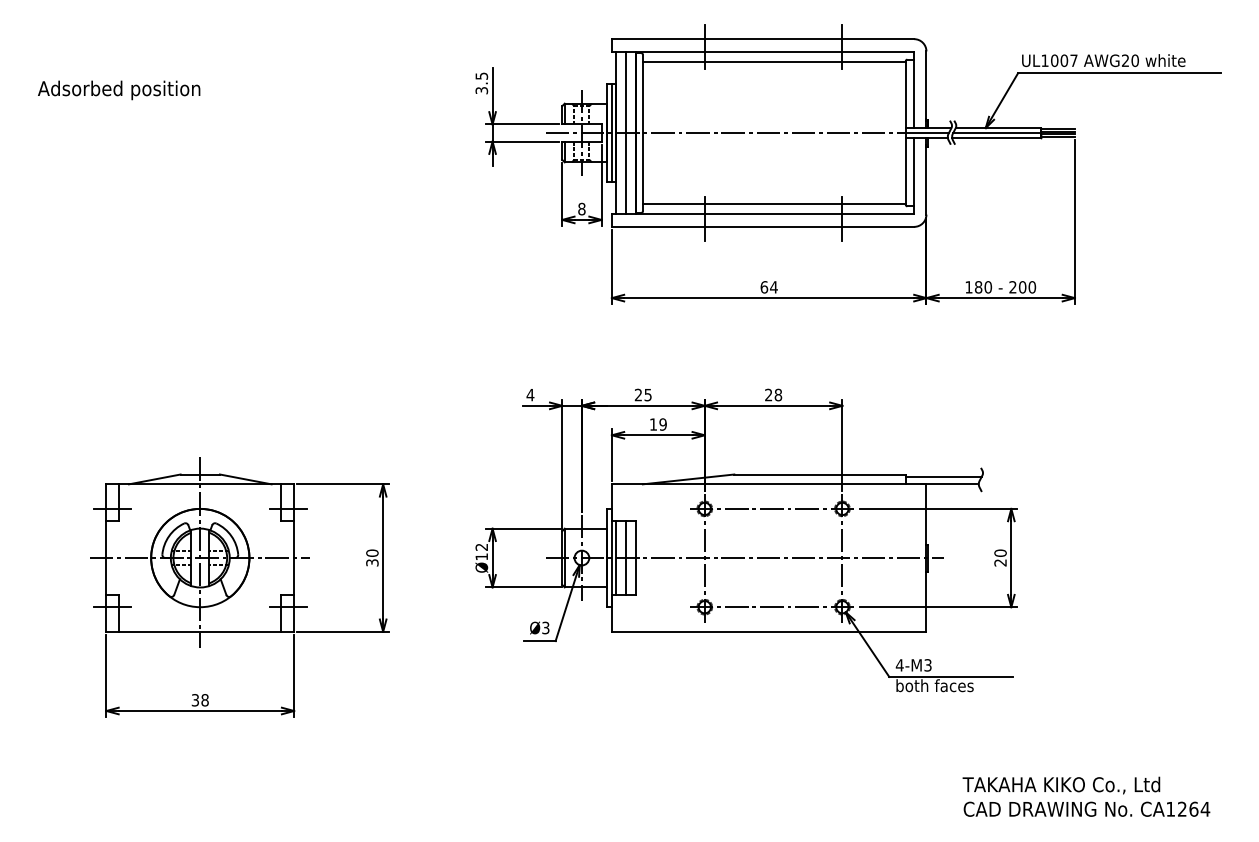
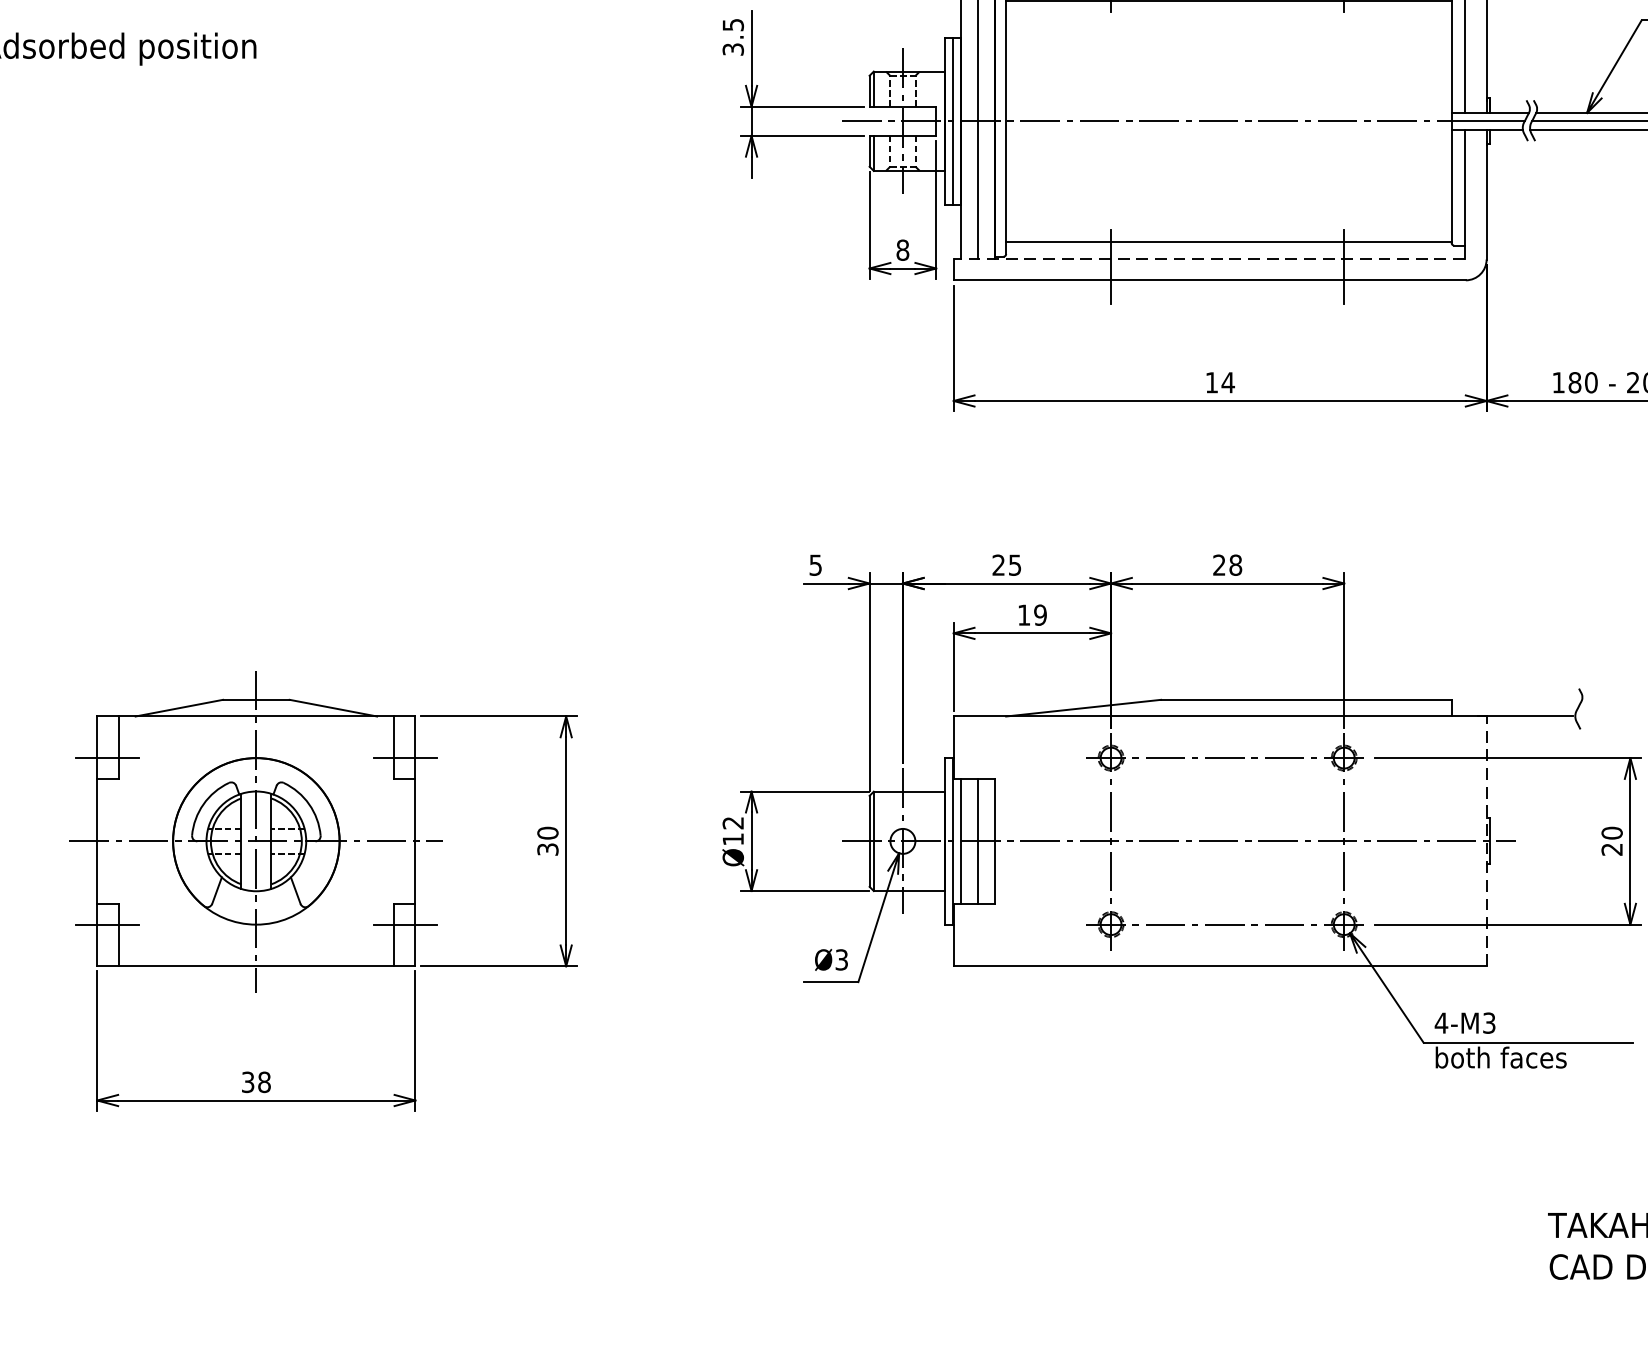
line: (762, 214) -> (1208, 259), solid -> dashed
text: (764, 287) -> (1212, 383), 64 -> 14
text: (530, 395) -> (815, 565), 4 -> 5
line: (943, 476) -> (1515, 703), removed
line: (926, 558) -> (1486, 842), solid -> dashed

